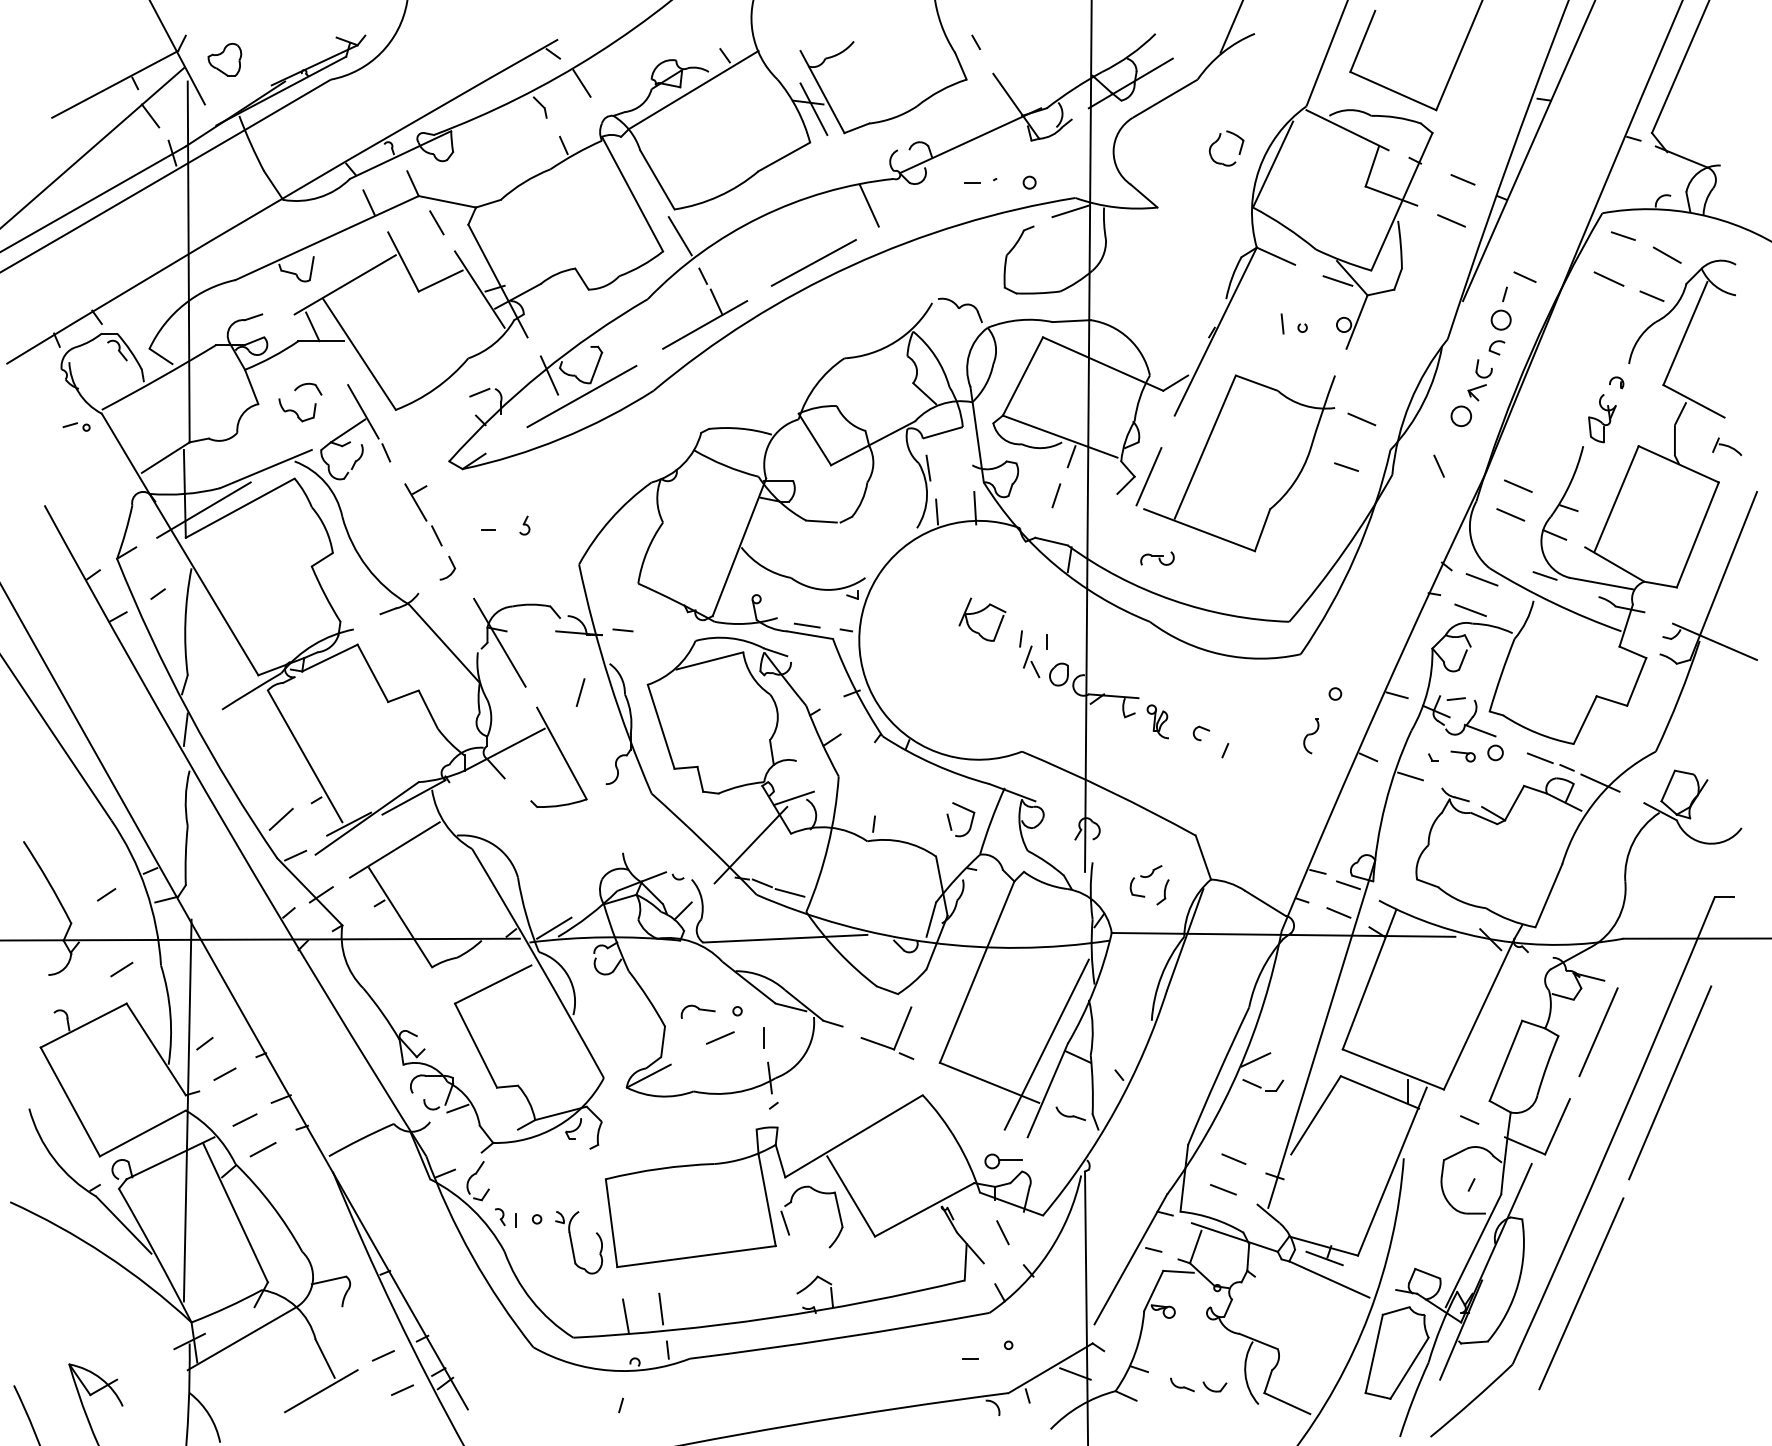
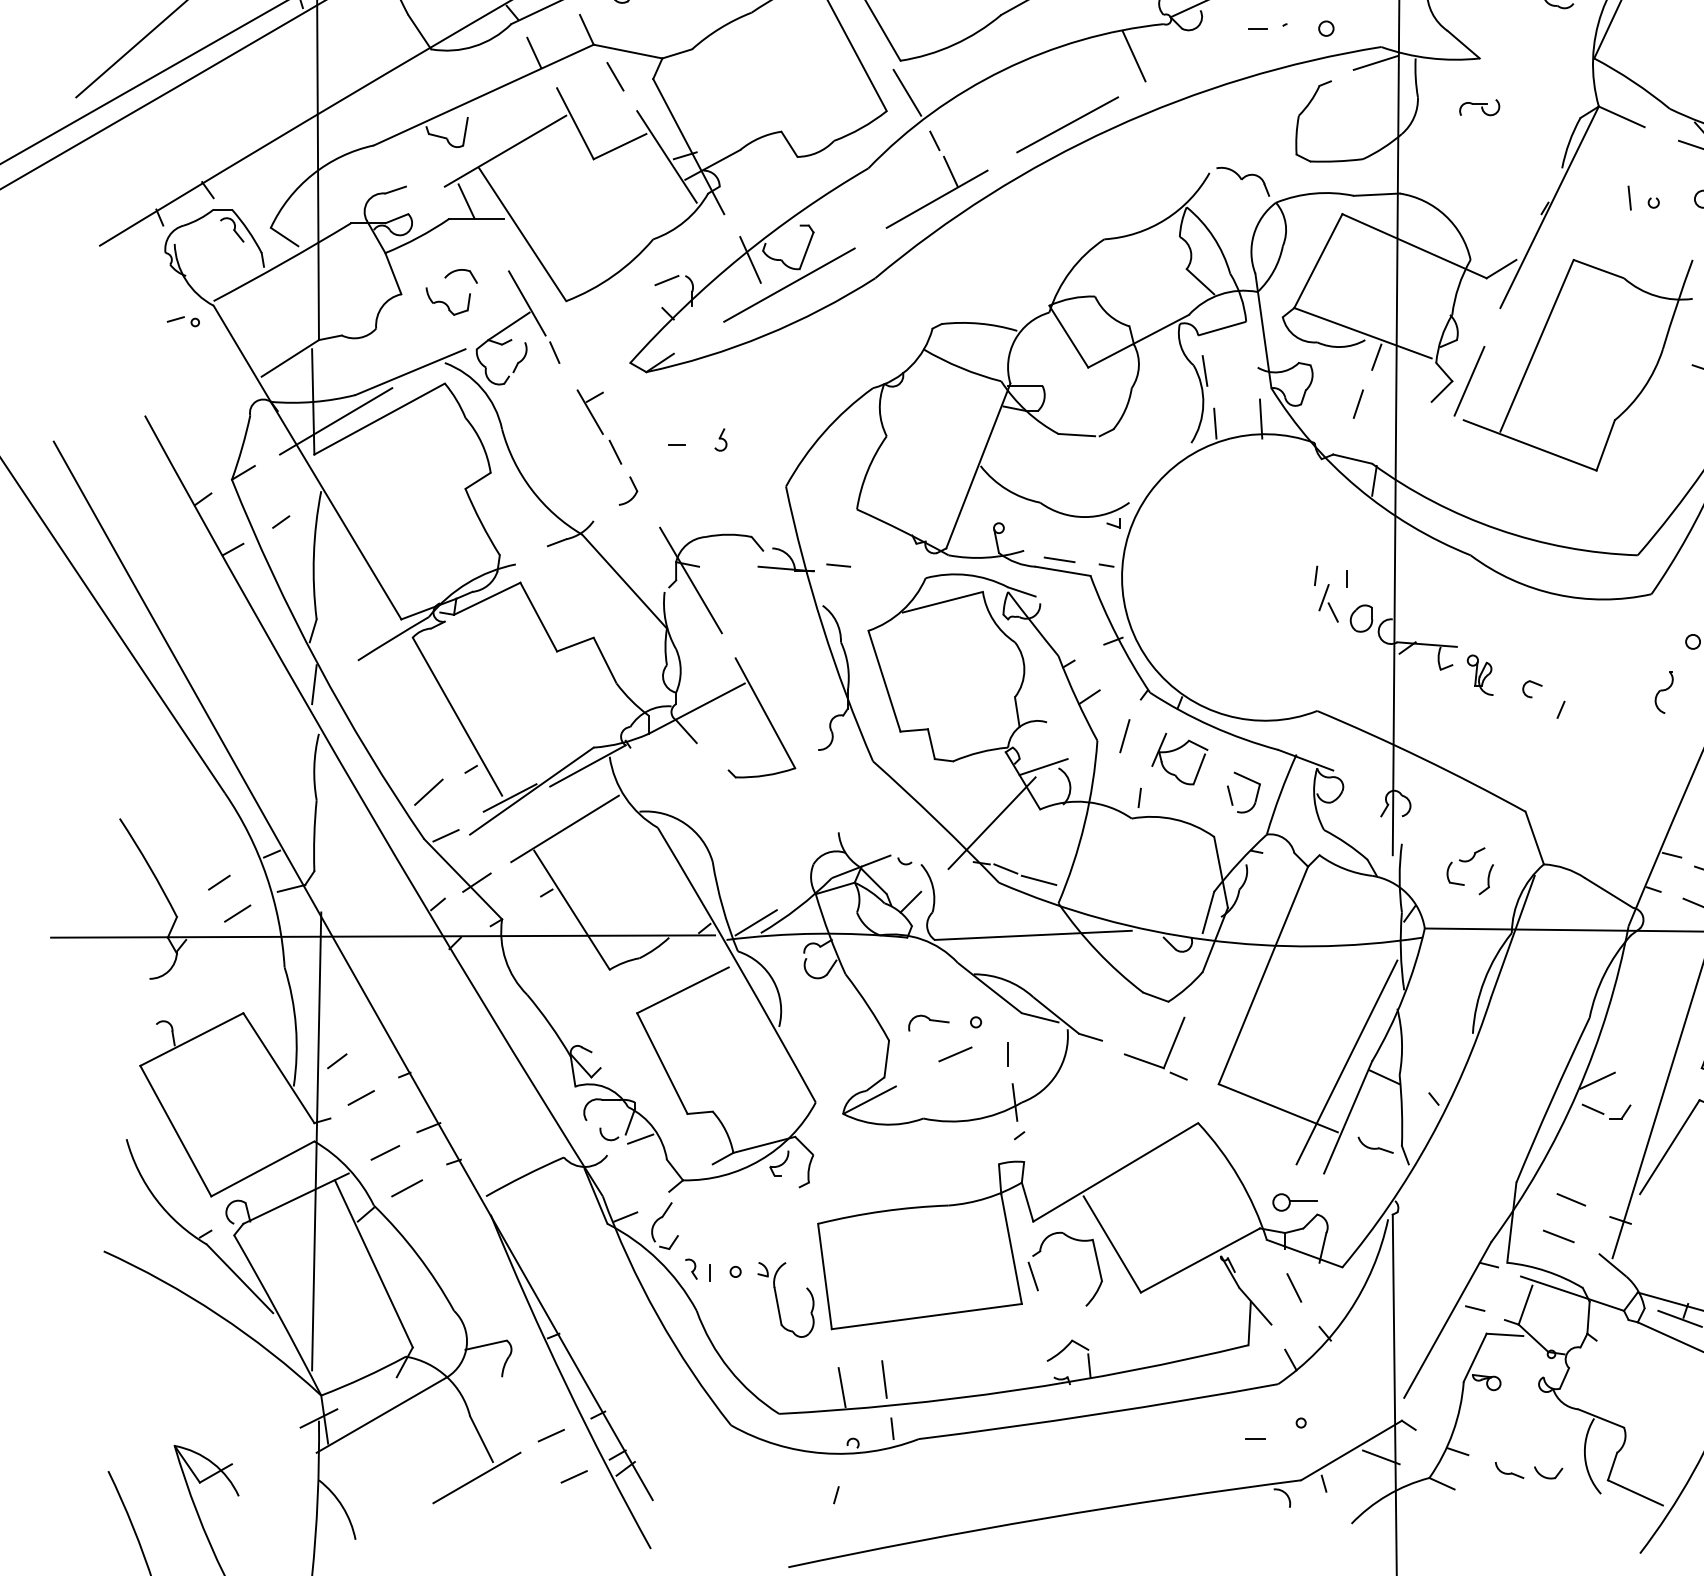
part: (1157, 558) -> (1479, 107), moved
part: (978, 613) -> (1175, 751), moved
line: (580, 692) -> (1124, 736), moved
line: (121, 969) -> (237, 913), moved

